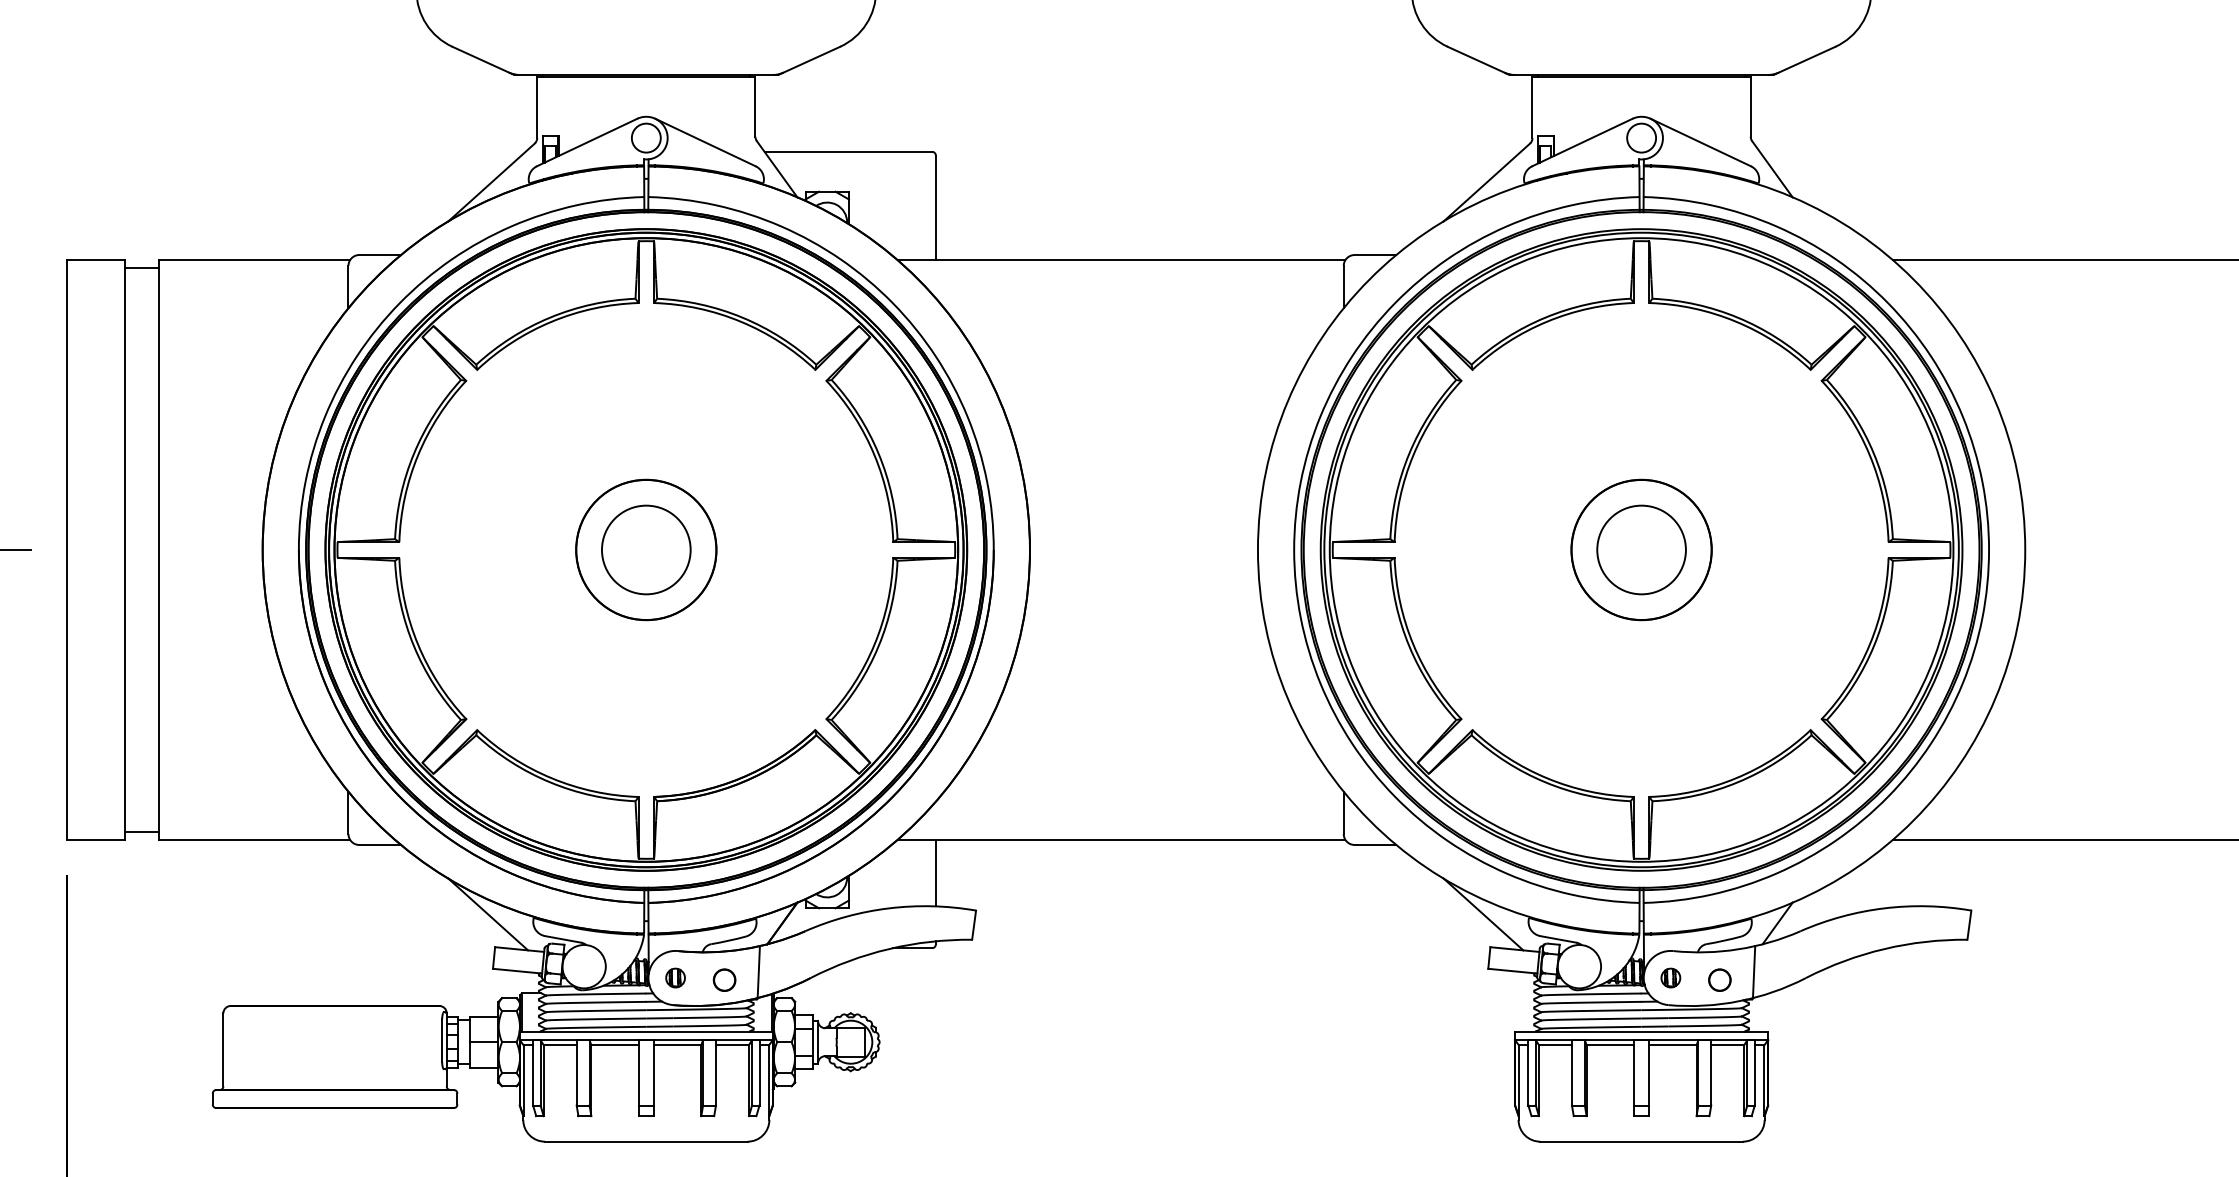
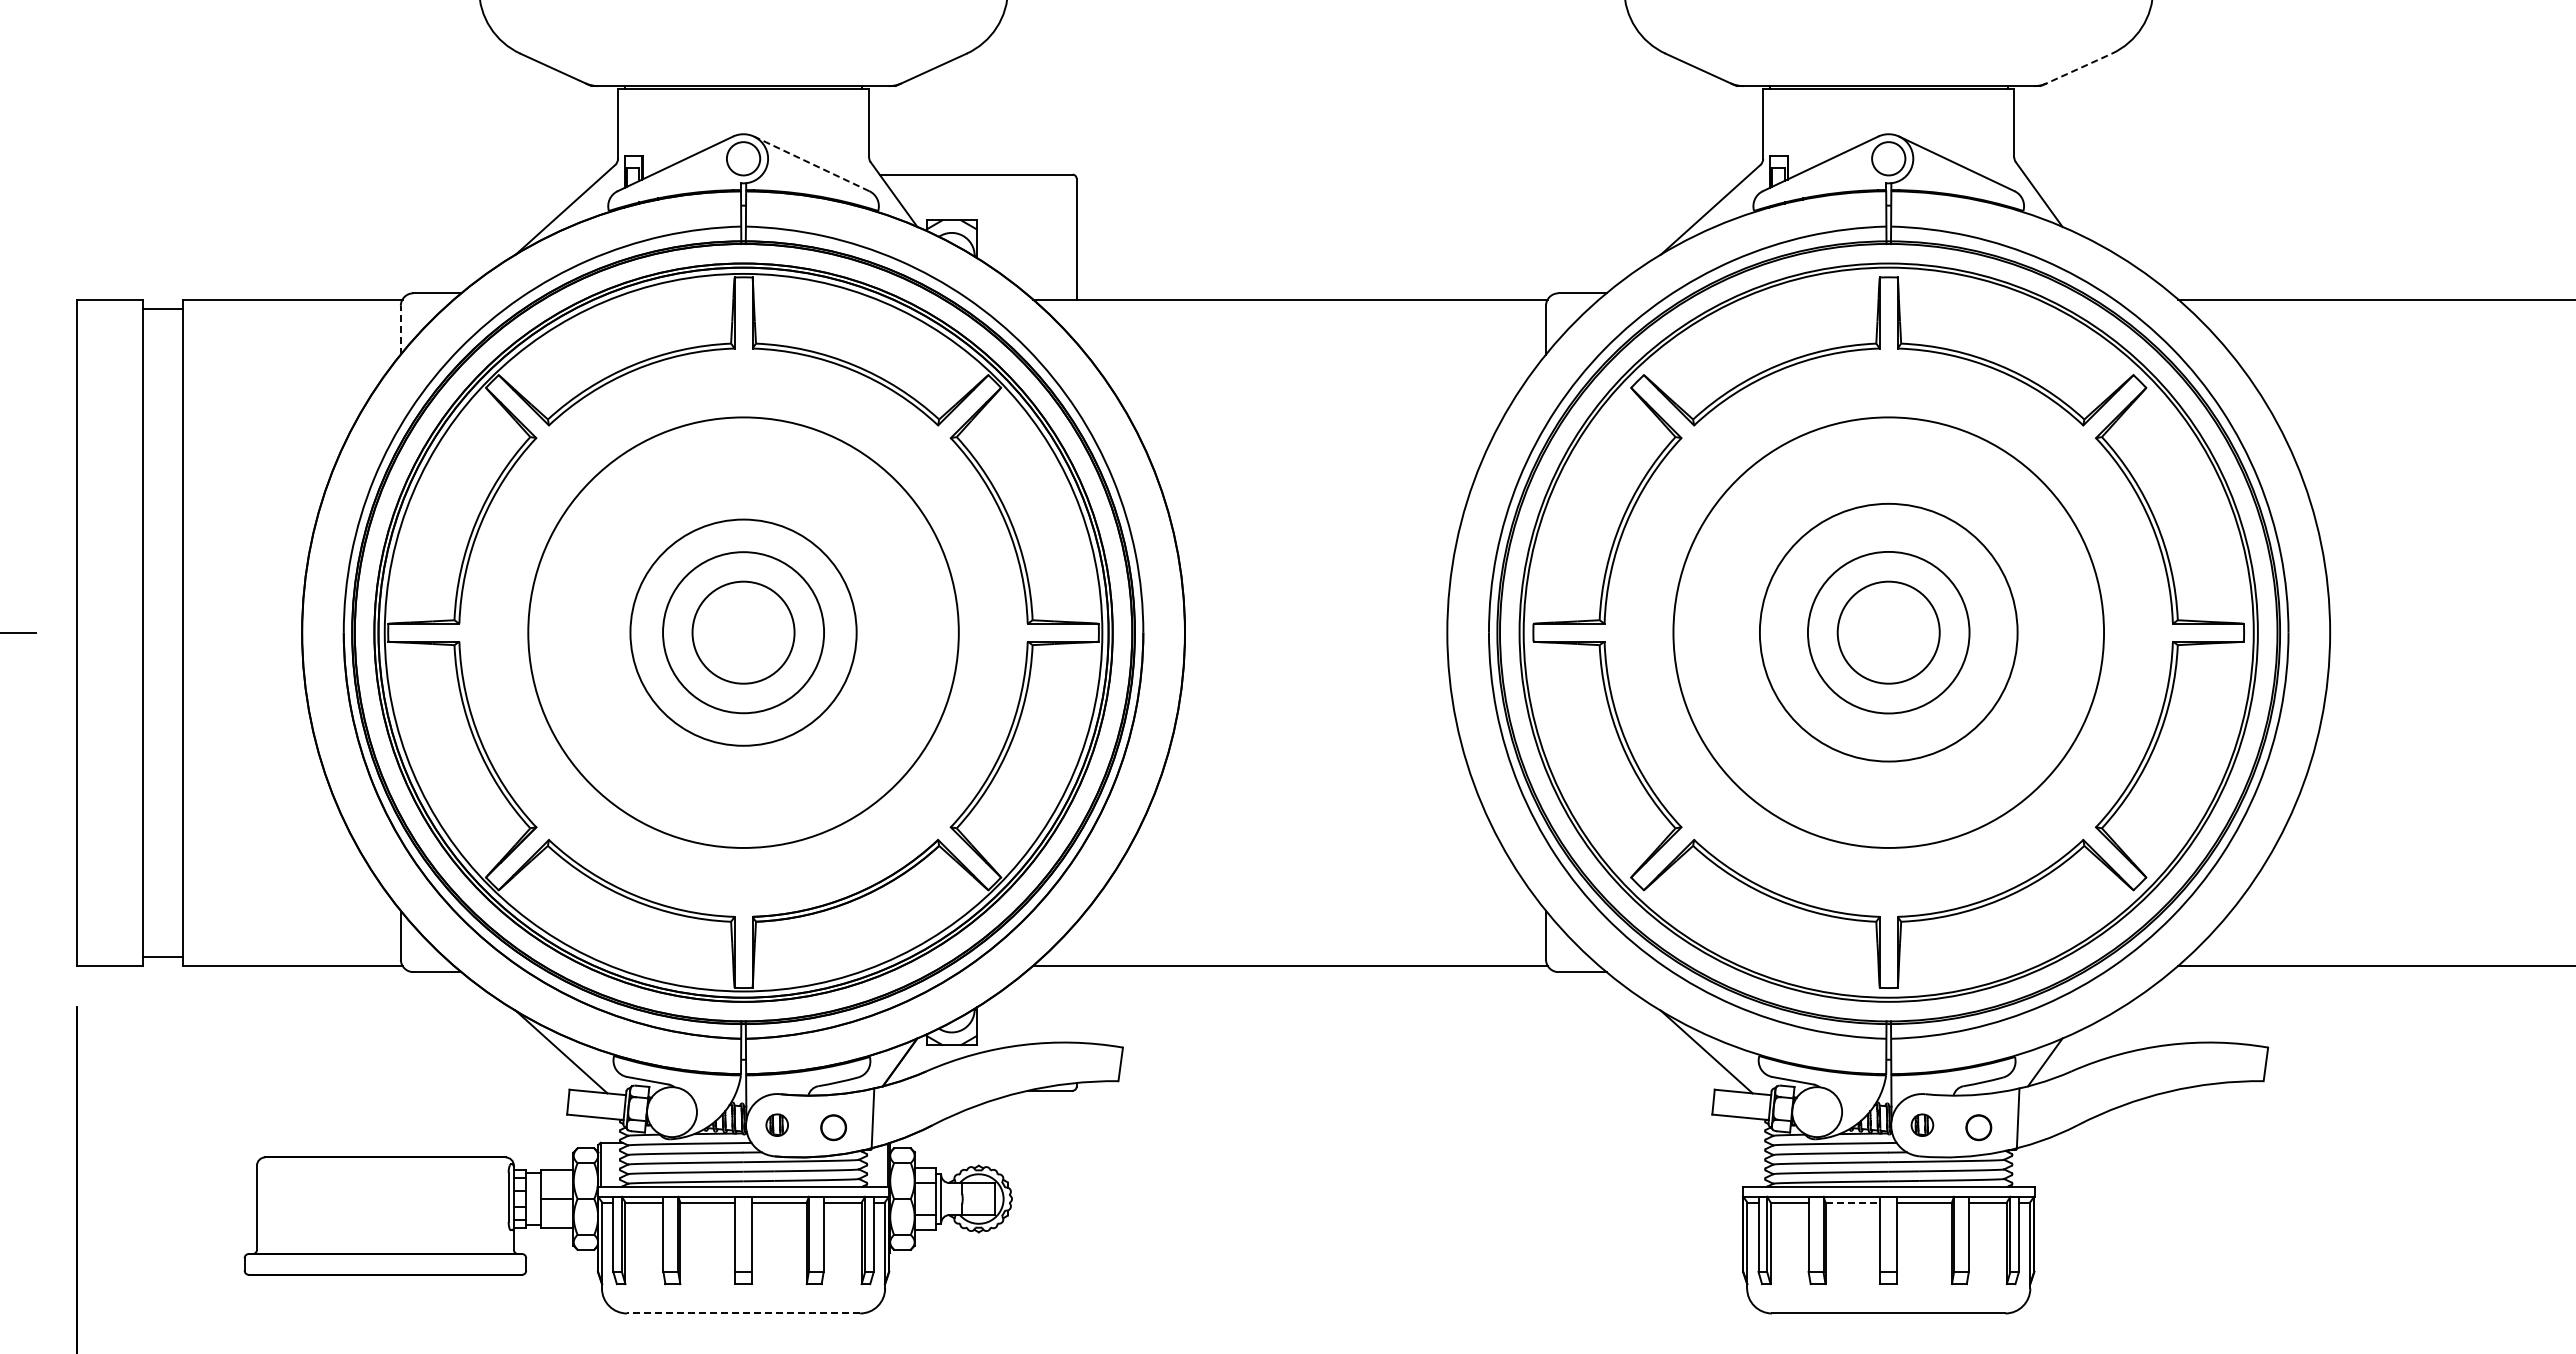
line: (1804, 60) -> (2076, 69), solid -> dashed
line: (705, 142) -> (811, 163), solid -> dashed
line: (348, 286) -> (400, 329), solid -> dashed
circle: (646, 549) -> (743, 632), size x0.6
circle: (646, 549) -> (743, 632), size x1.4
circle: (1641, 549) -> (1888, 632), size x0.6
circle: (1641, 549) -> (1888, 632), size x1.6
line: (935, 872) -> (1076, 1003), removed
line: (1610, 1045) -> (1853, 1202), solid -> dashed
line: (646, 1141) -> (743, 1313), solid -> dashed

